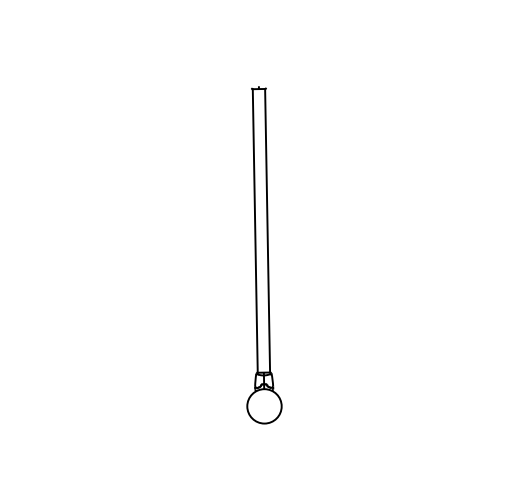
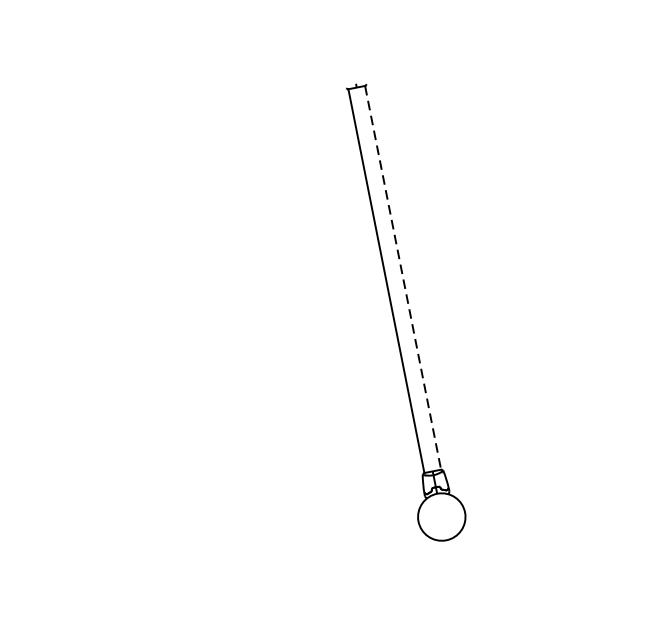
line: (267, 230) -> (402, 277), solid -> dashed

